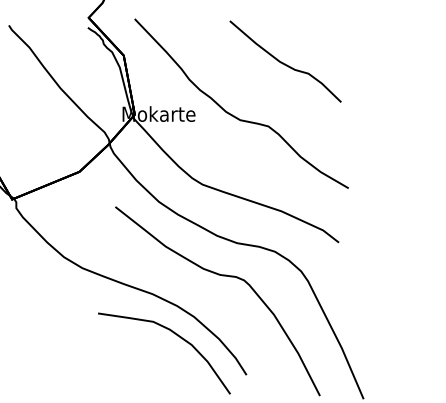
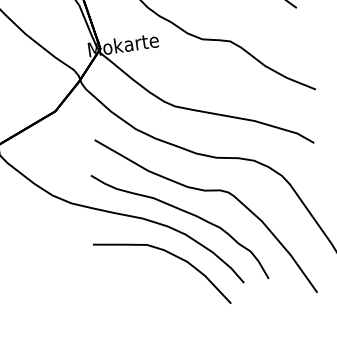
curve: (198, 295) -> (186, 213), added

